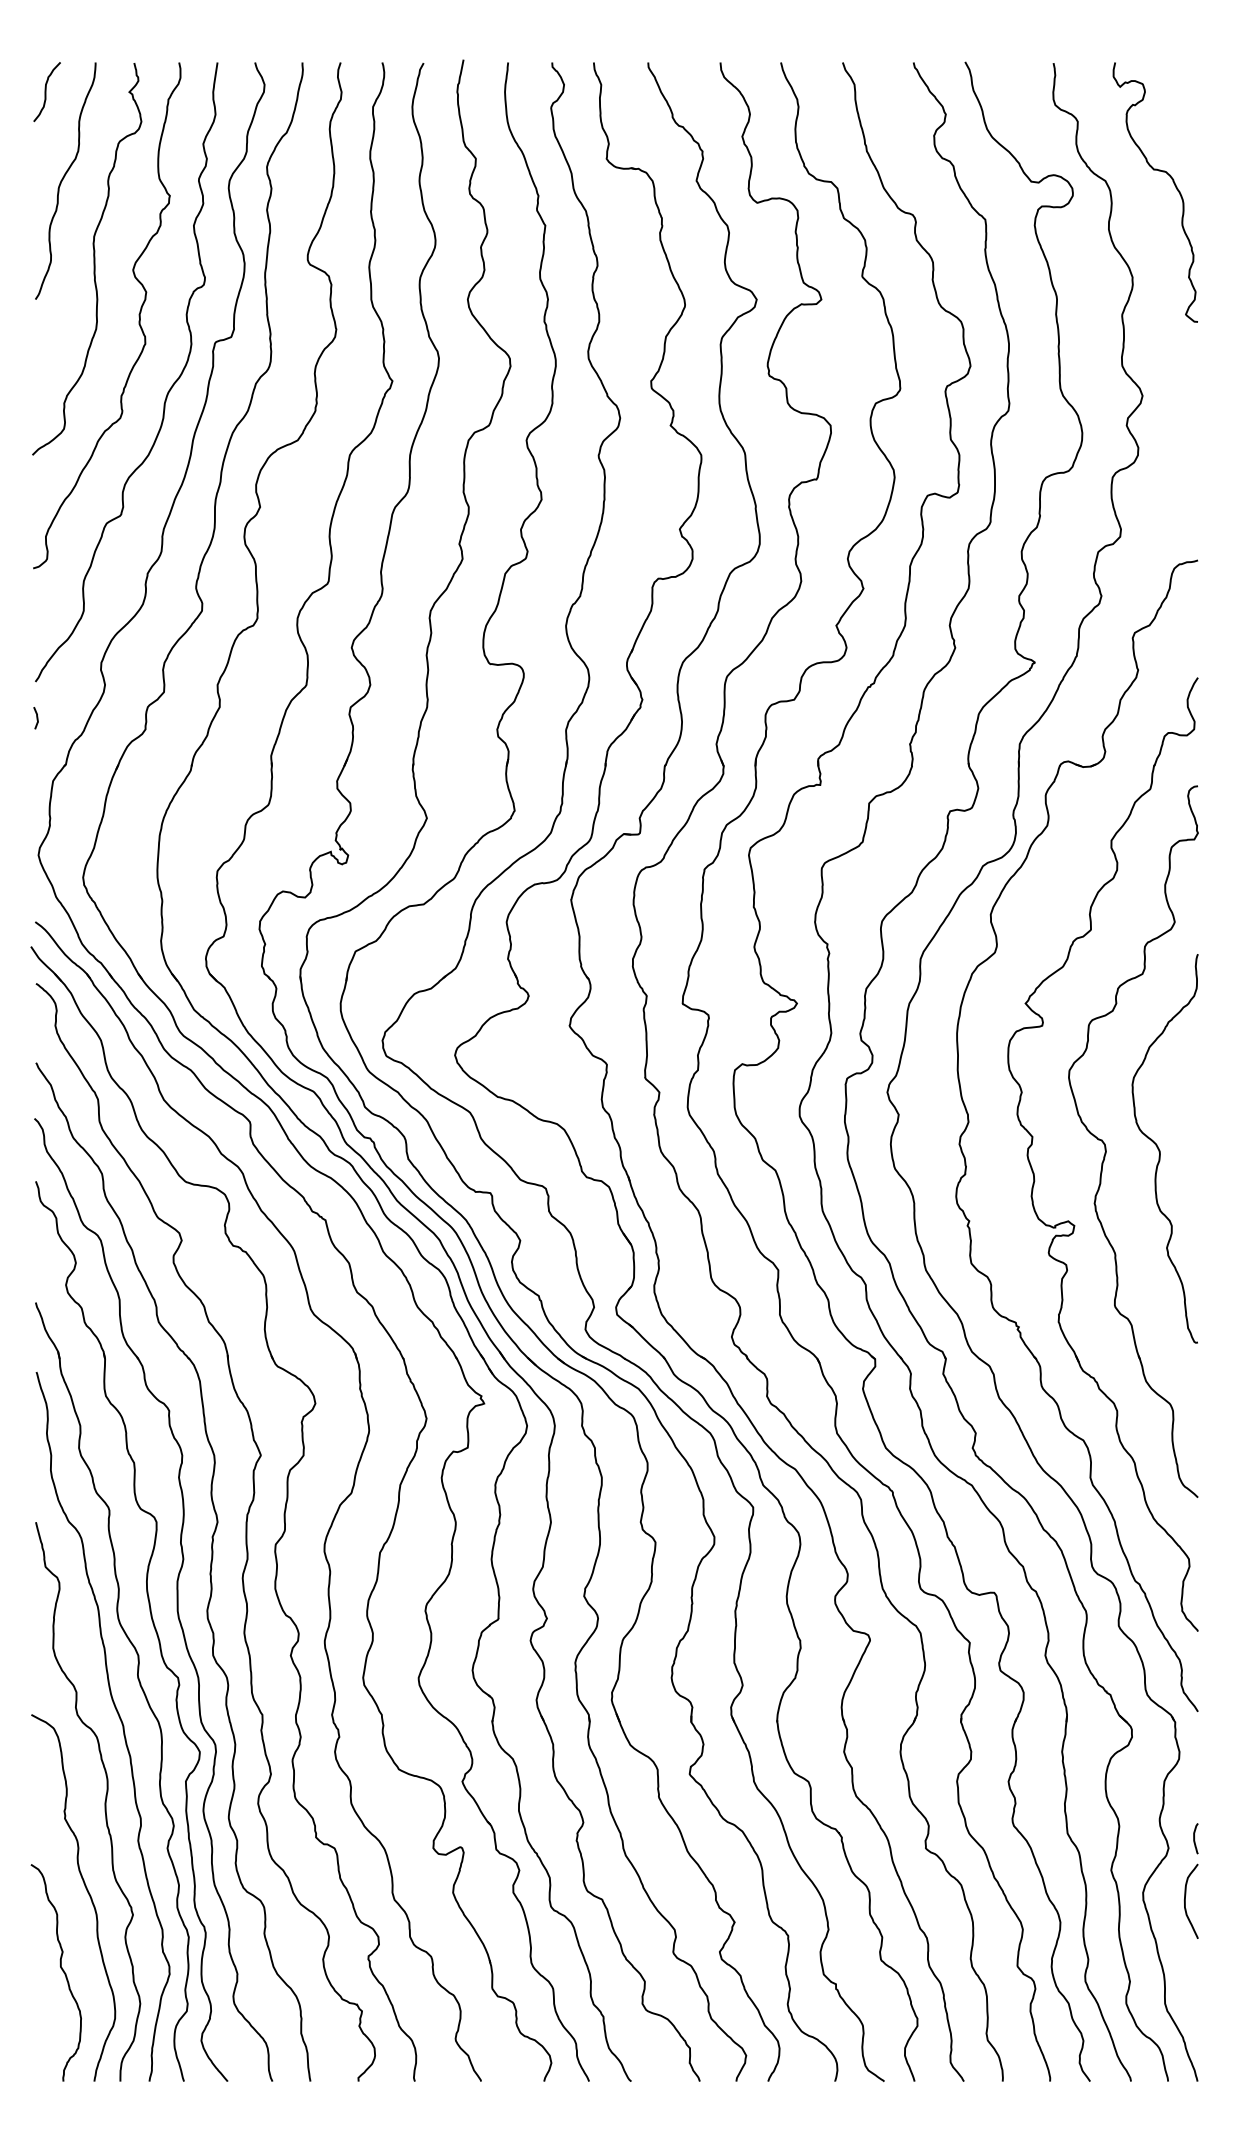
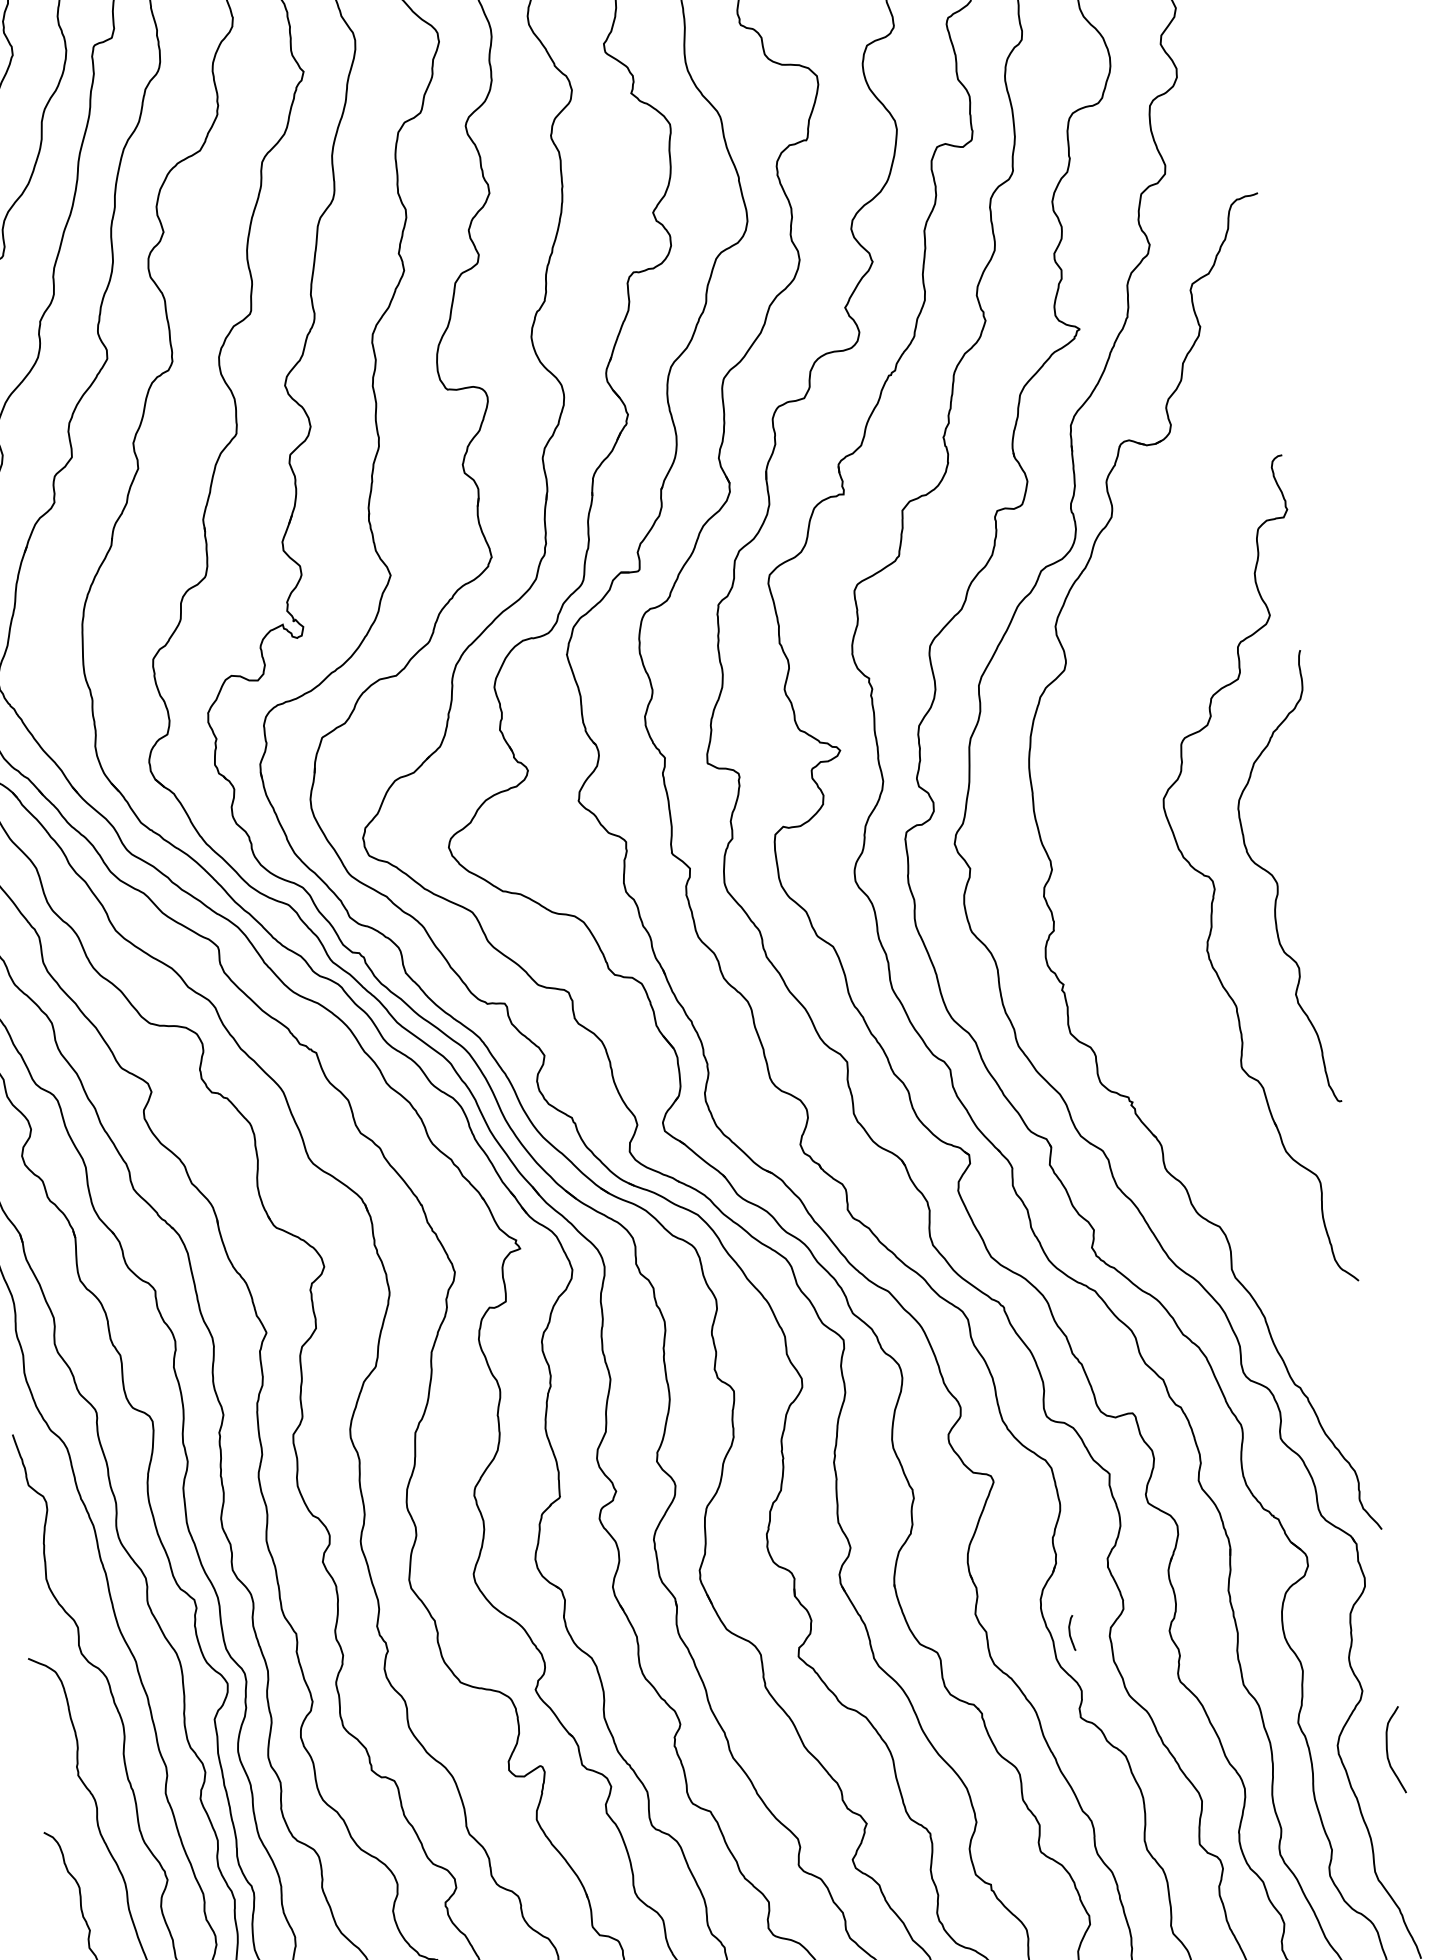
part: (1034, 1172) -> (1134, 921), removed
curve: (1194, 1838) -> (1070, 1633), moved

